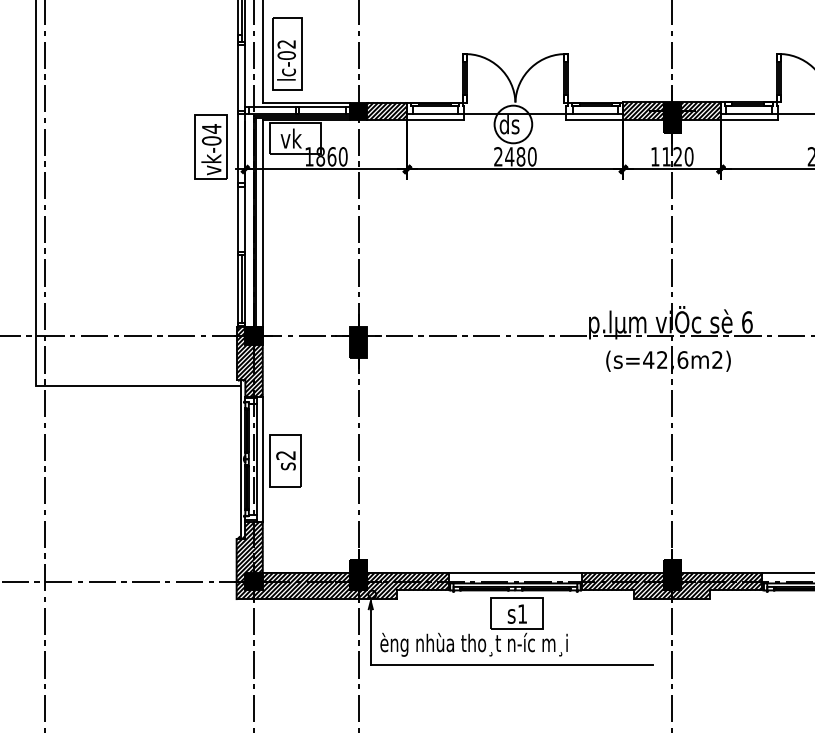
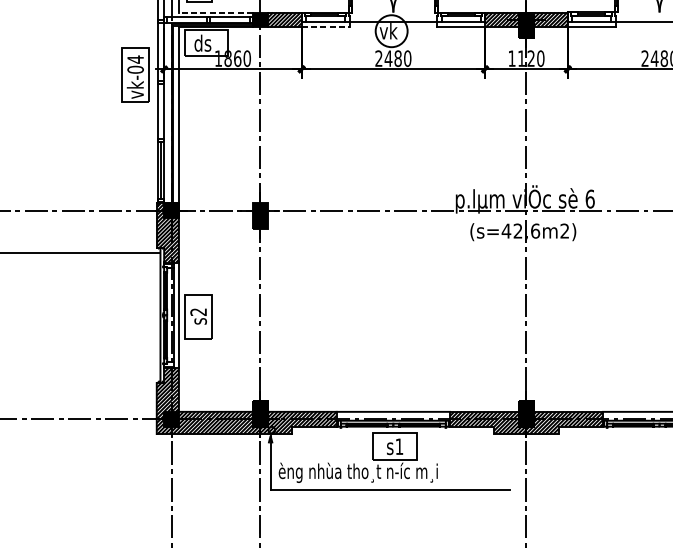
line: (306, 102) -> (216, 12), solid -> dashed
line: (435, 119) -> (325, 26), solid -> dashed
text: (509, 124) -> (388, 31), ds -> vk
text: (290, 138) -> (202, 43), vk -> ds
part: (210, 146) -> (134, 74), moved

